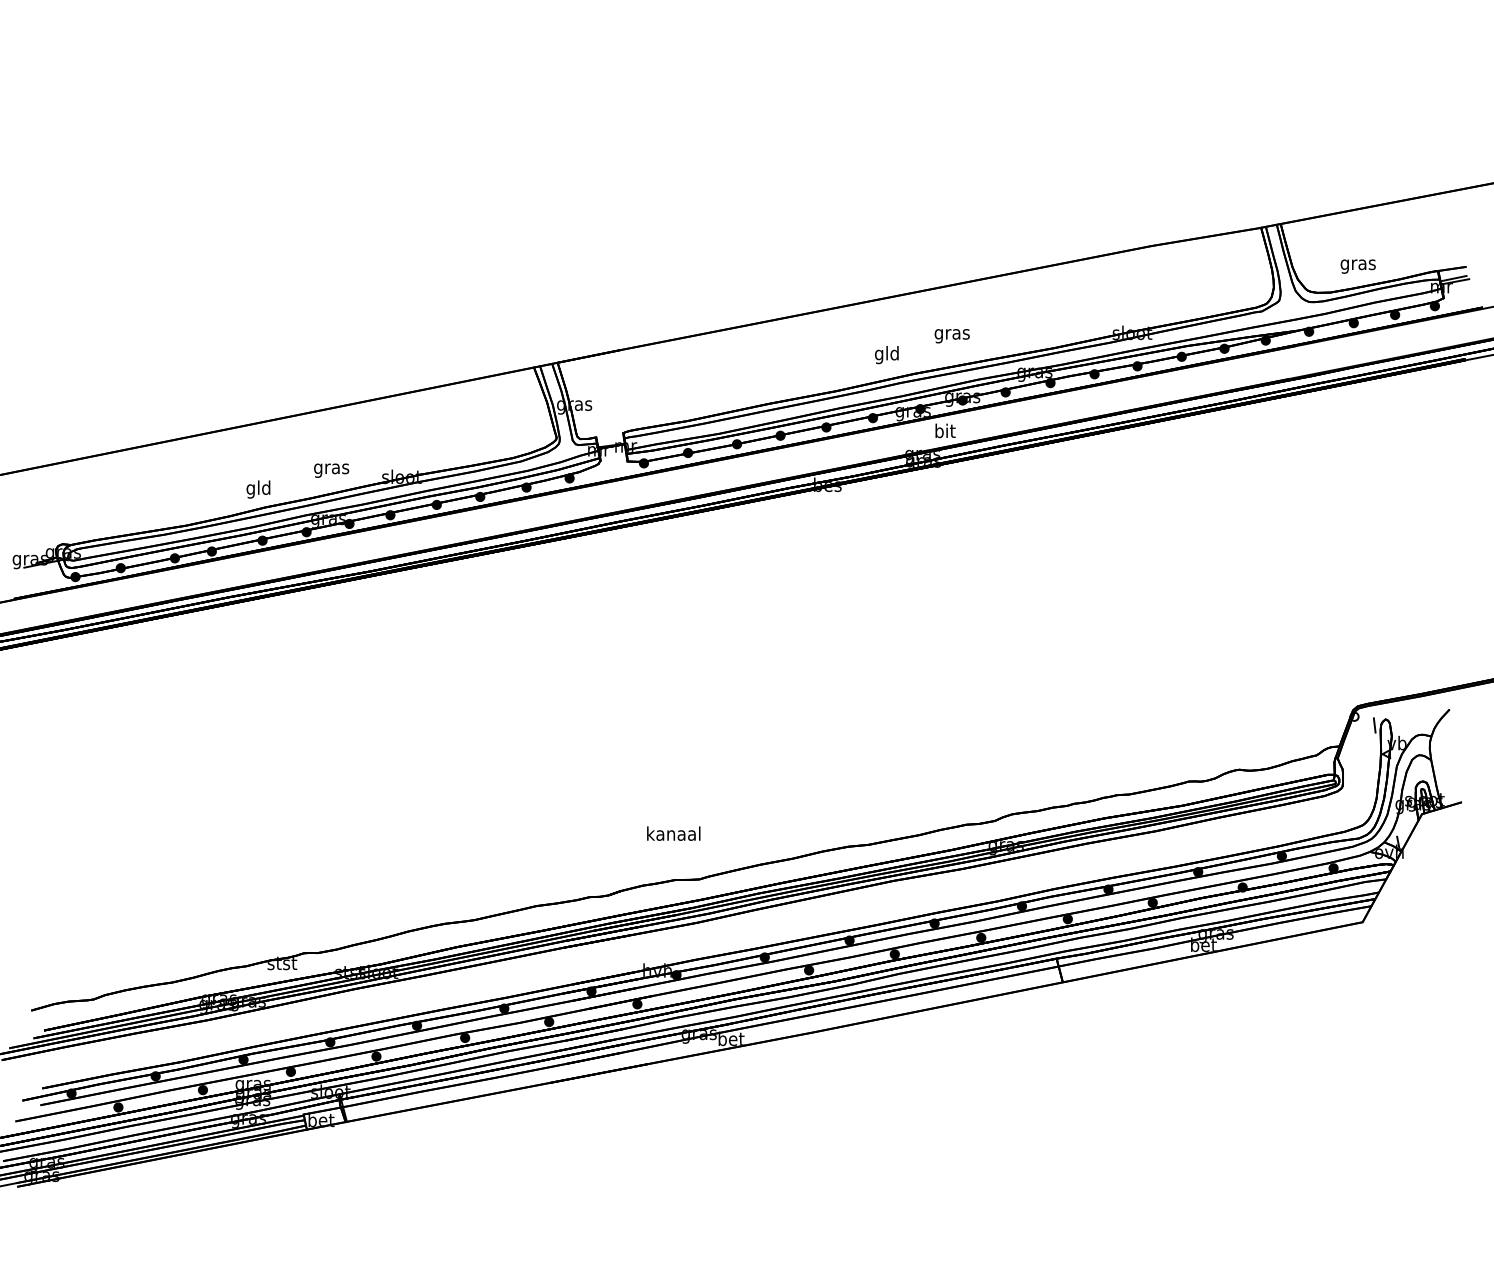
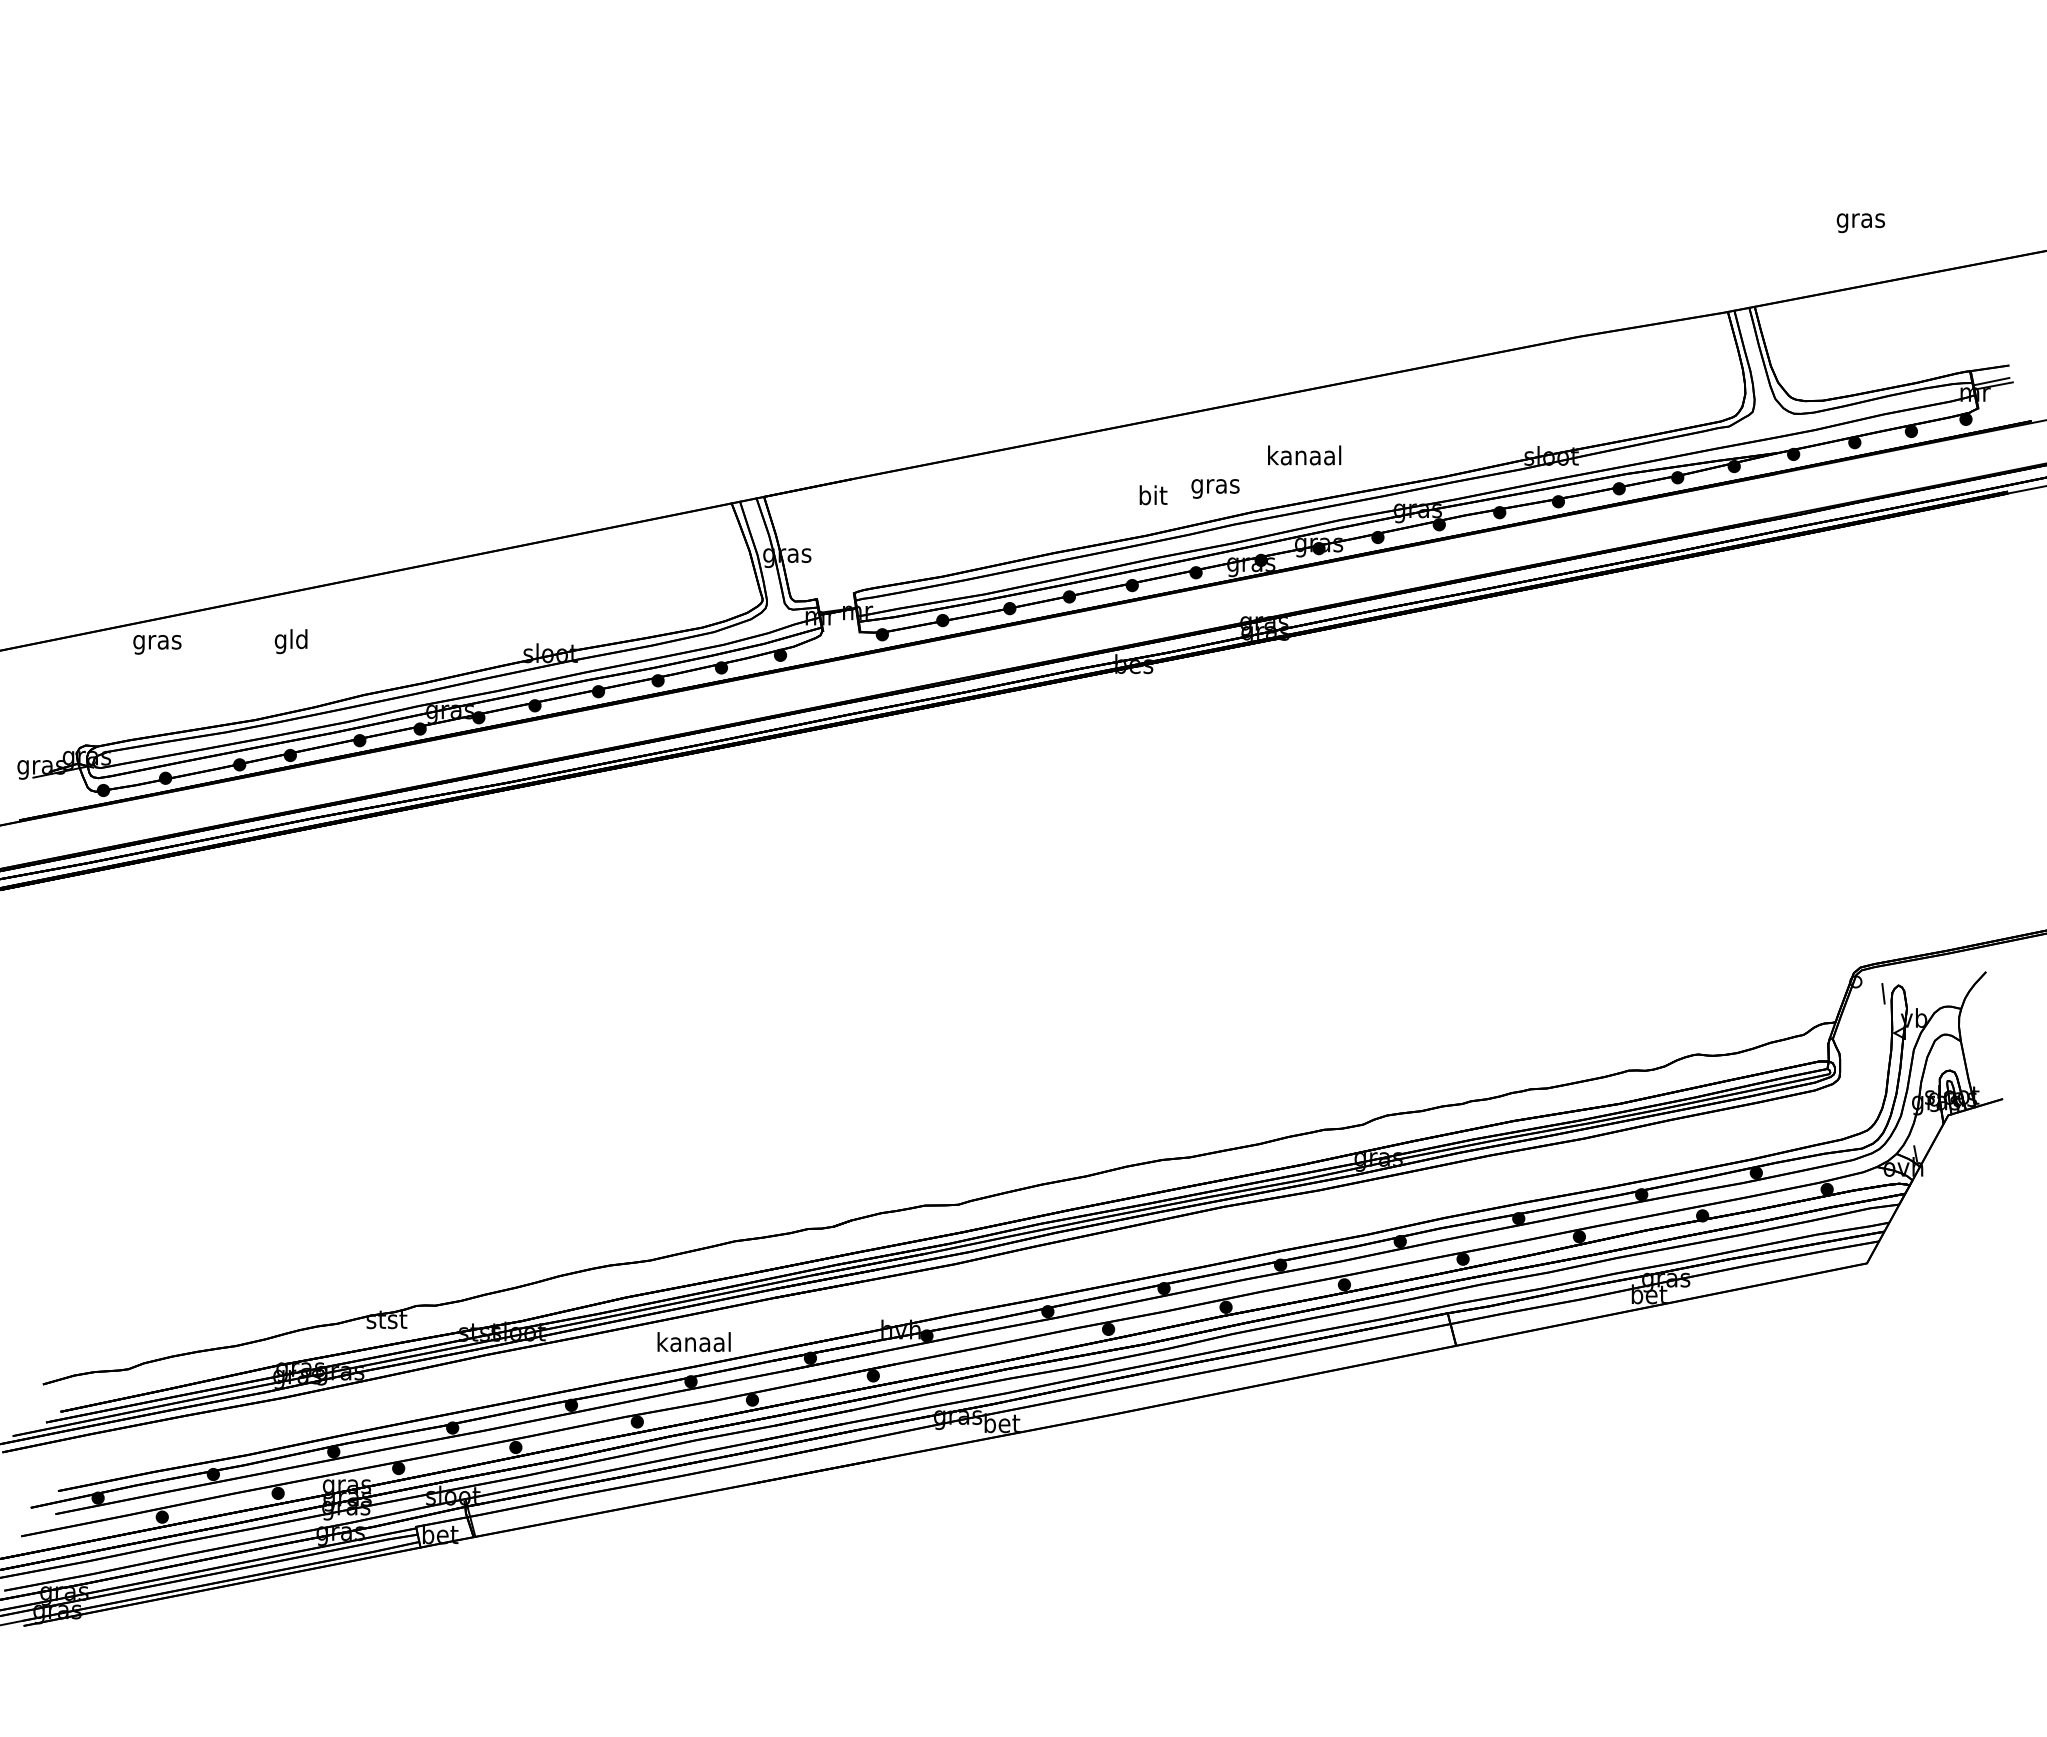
text: (1357, 266) -> (1860, 223), moved
text: (952, 334) -> (1304, 457), gras -> kanaal
text: (887, 354) -> (1215, 485), gld -> gras
text: (945, 431) -> (1153, 495), moved
text: (331, 470) -> (157, 644), moved
text: (257, 489) -> (290, 641), moved
text: (673, 833) -> (693, 1341), moved

